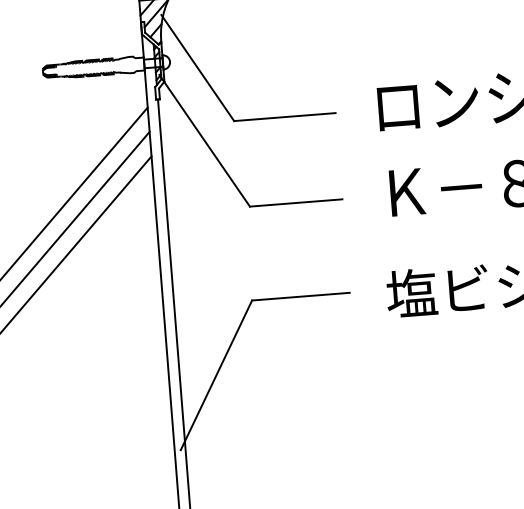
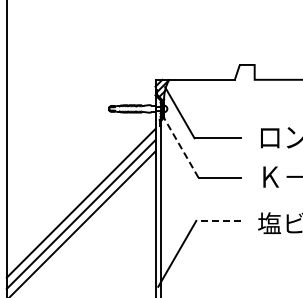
line: (205, 141) -> (180, 146), solid -> dashed
line: (300, 295) -> (218, 220), solid -> dashed

